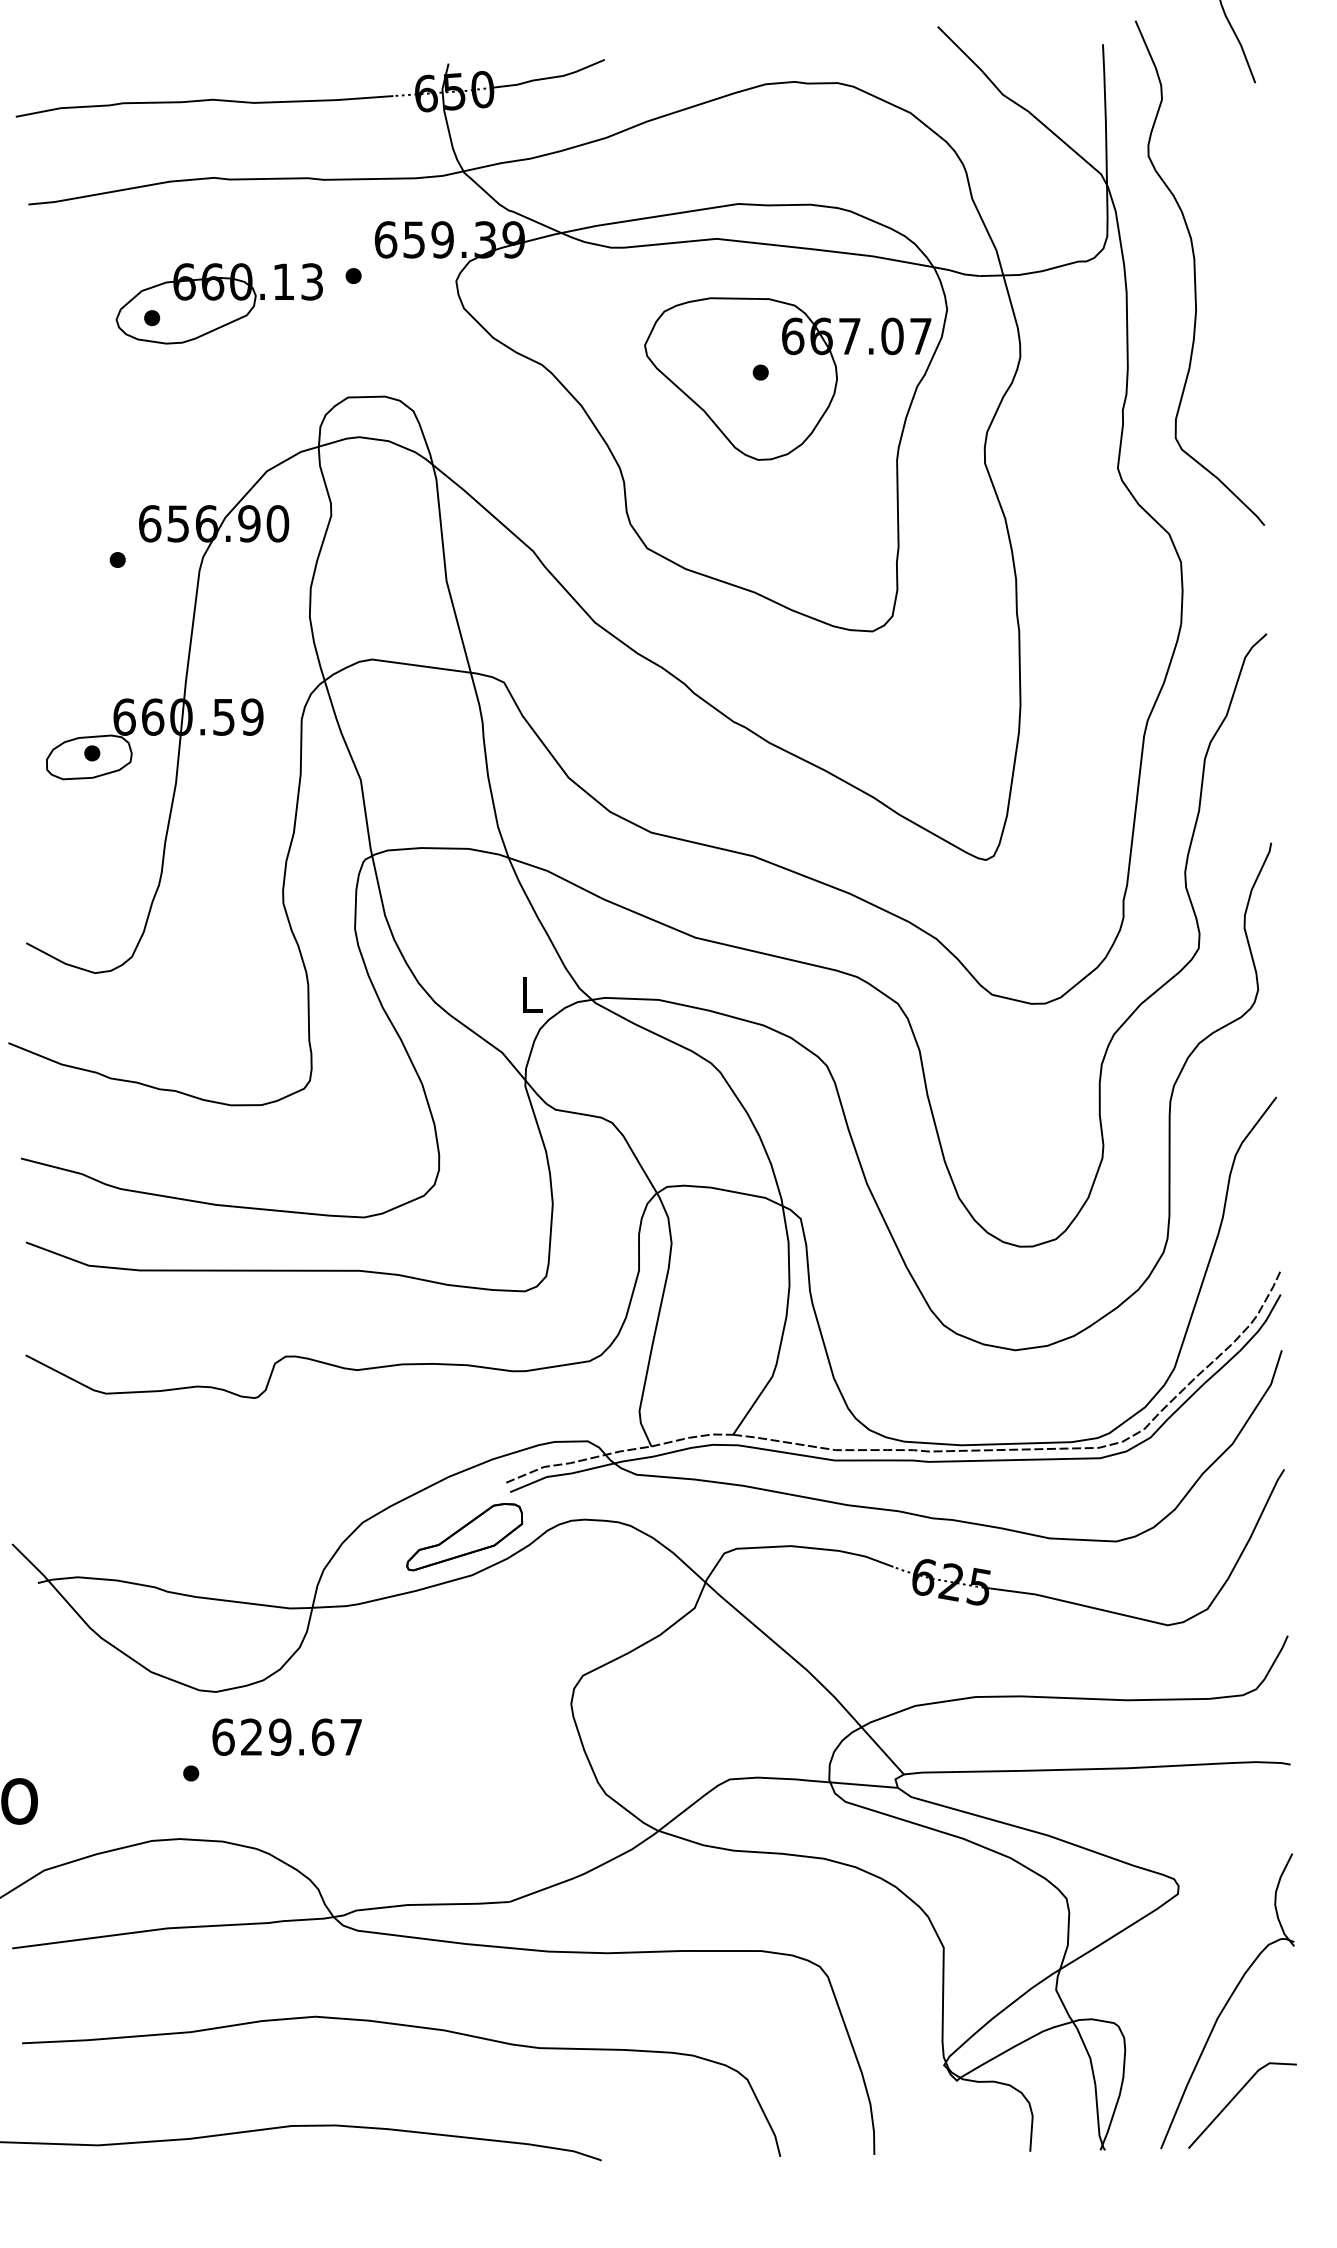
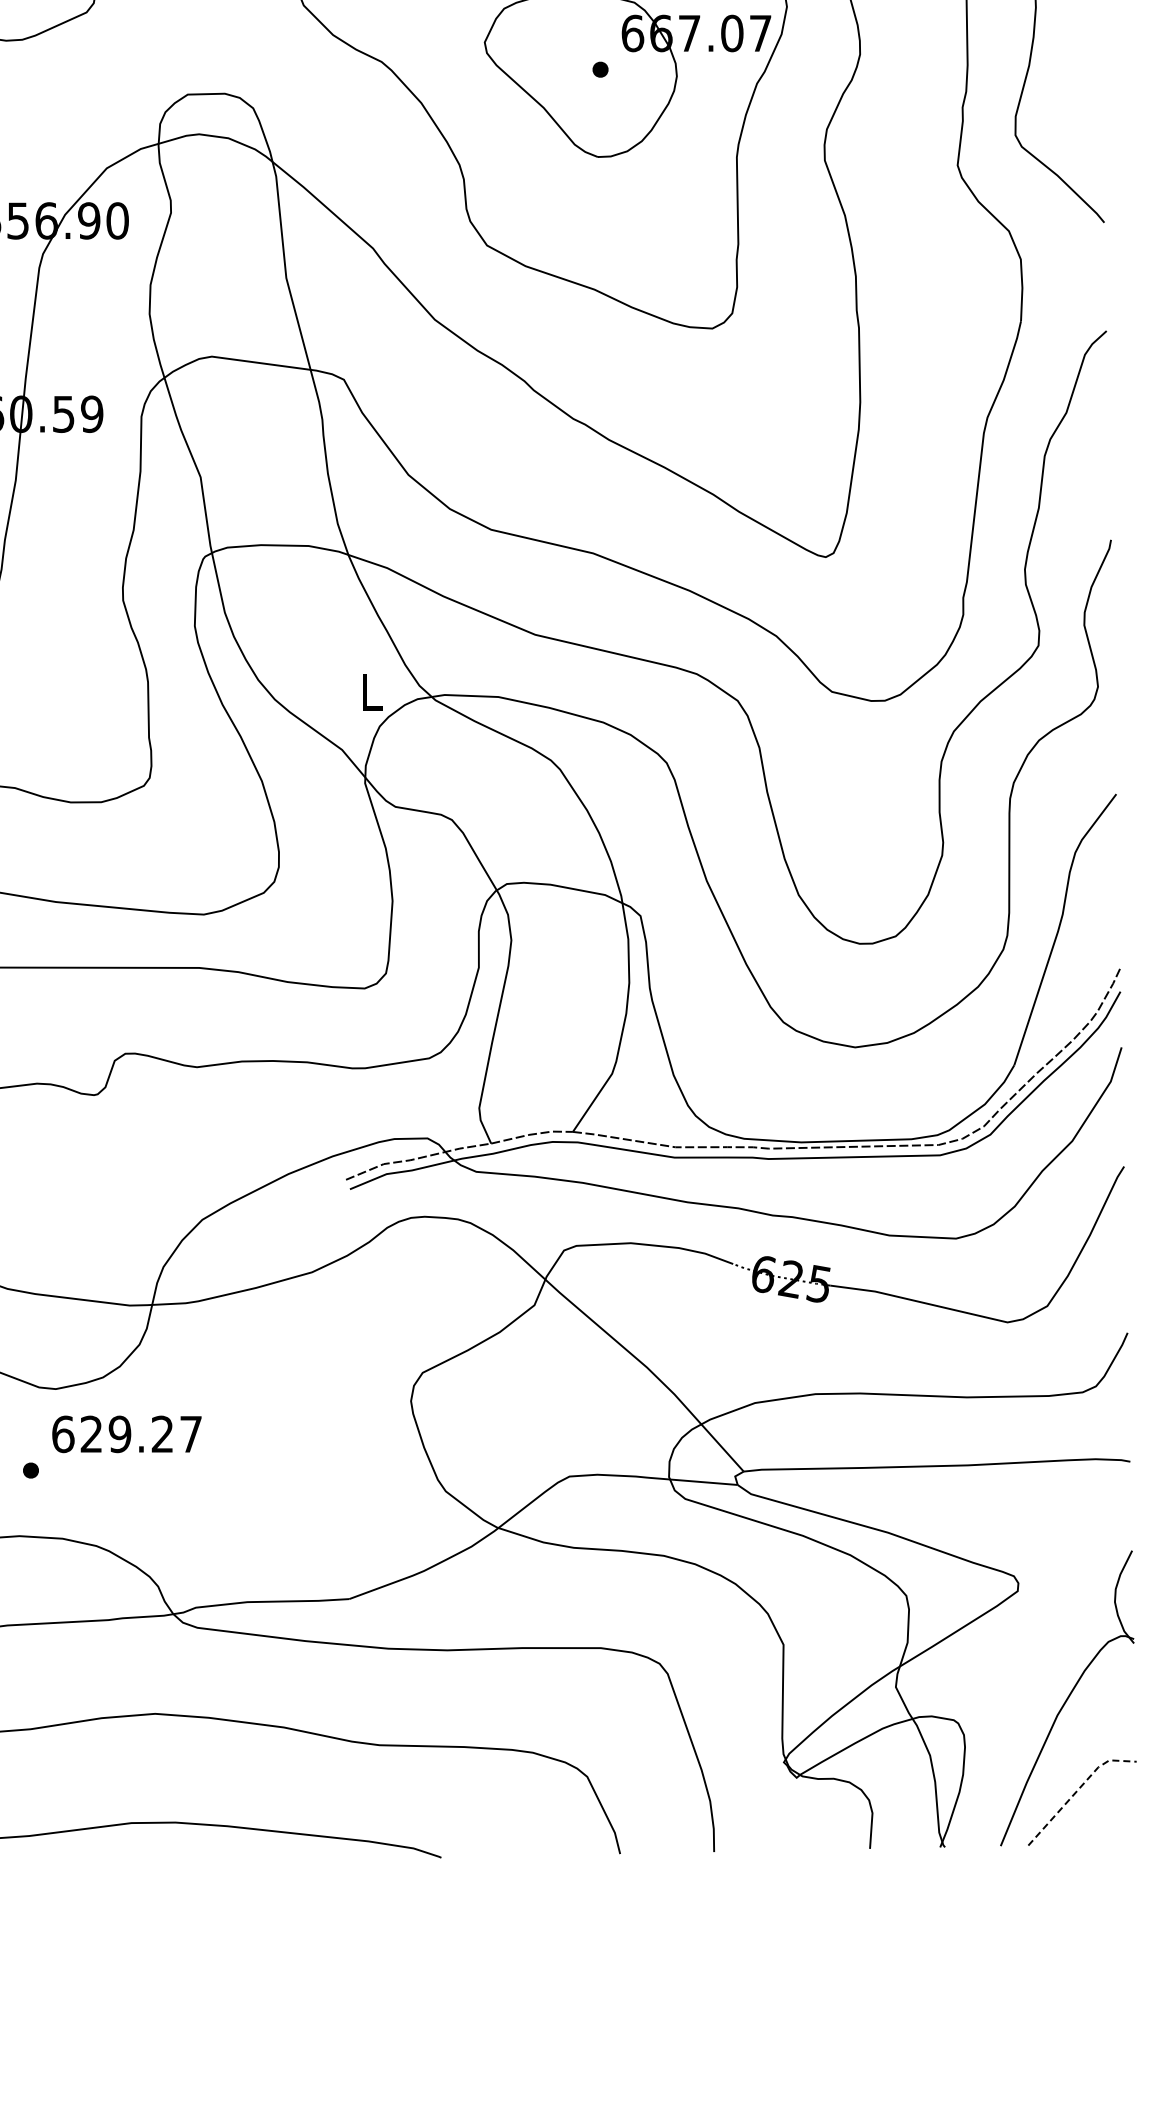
part: (464, 1537) -> (304, 1234), removed
text: (323, 1736) -> (163, 1433), 629.67 -> 629.27
line: (1238, 2092) -> (1078, 1789), solid -> dashed

